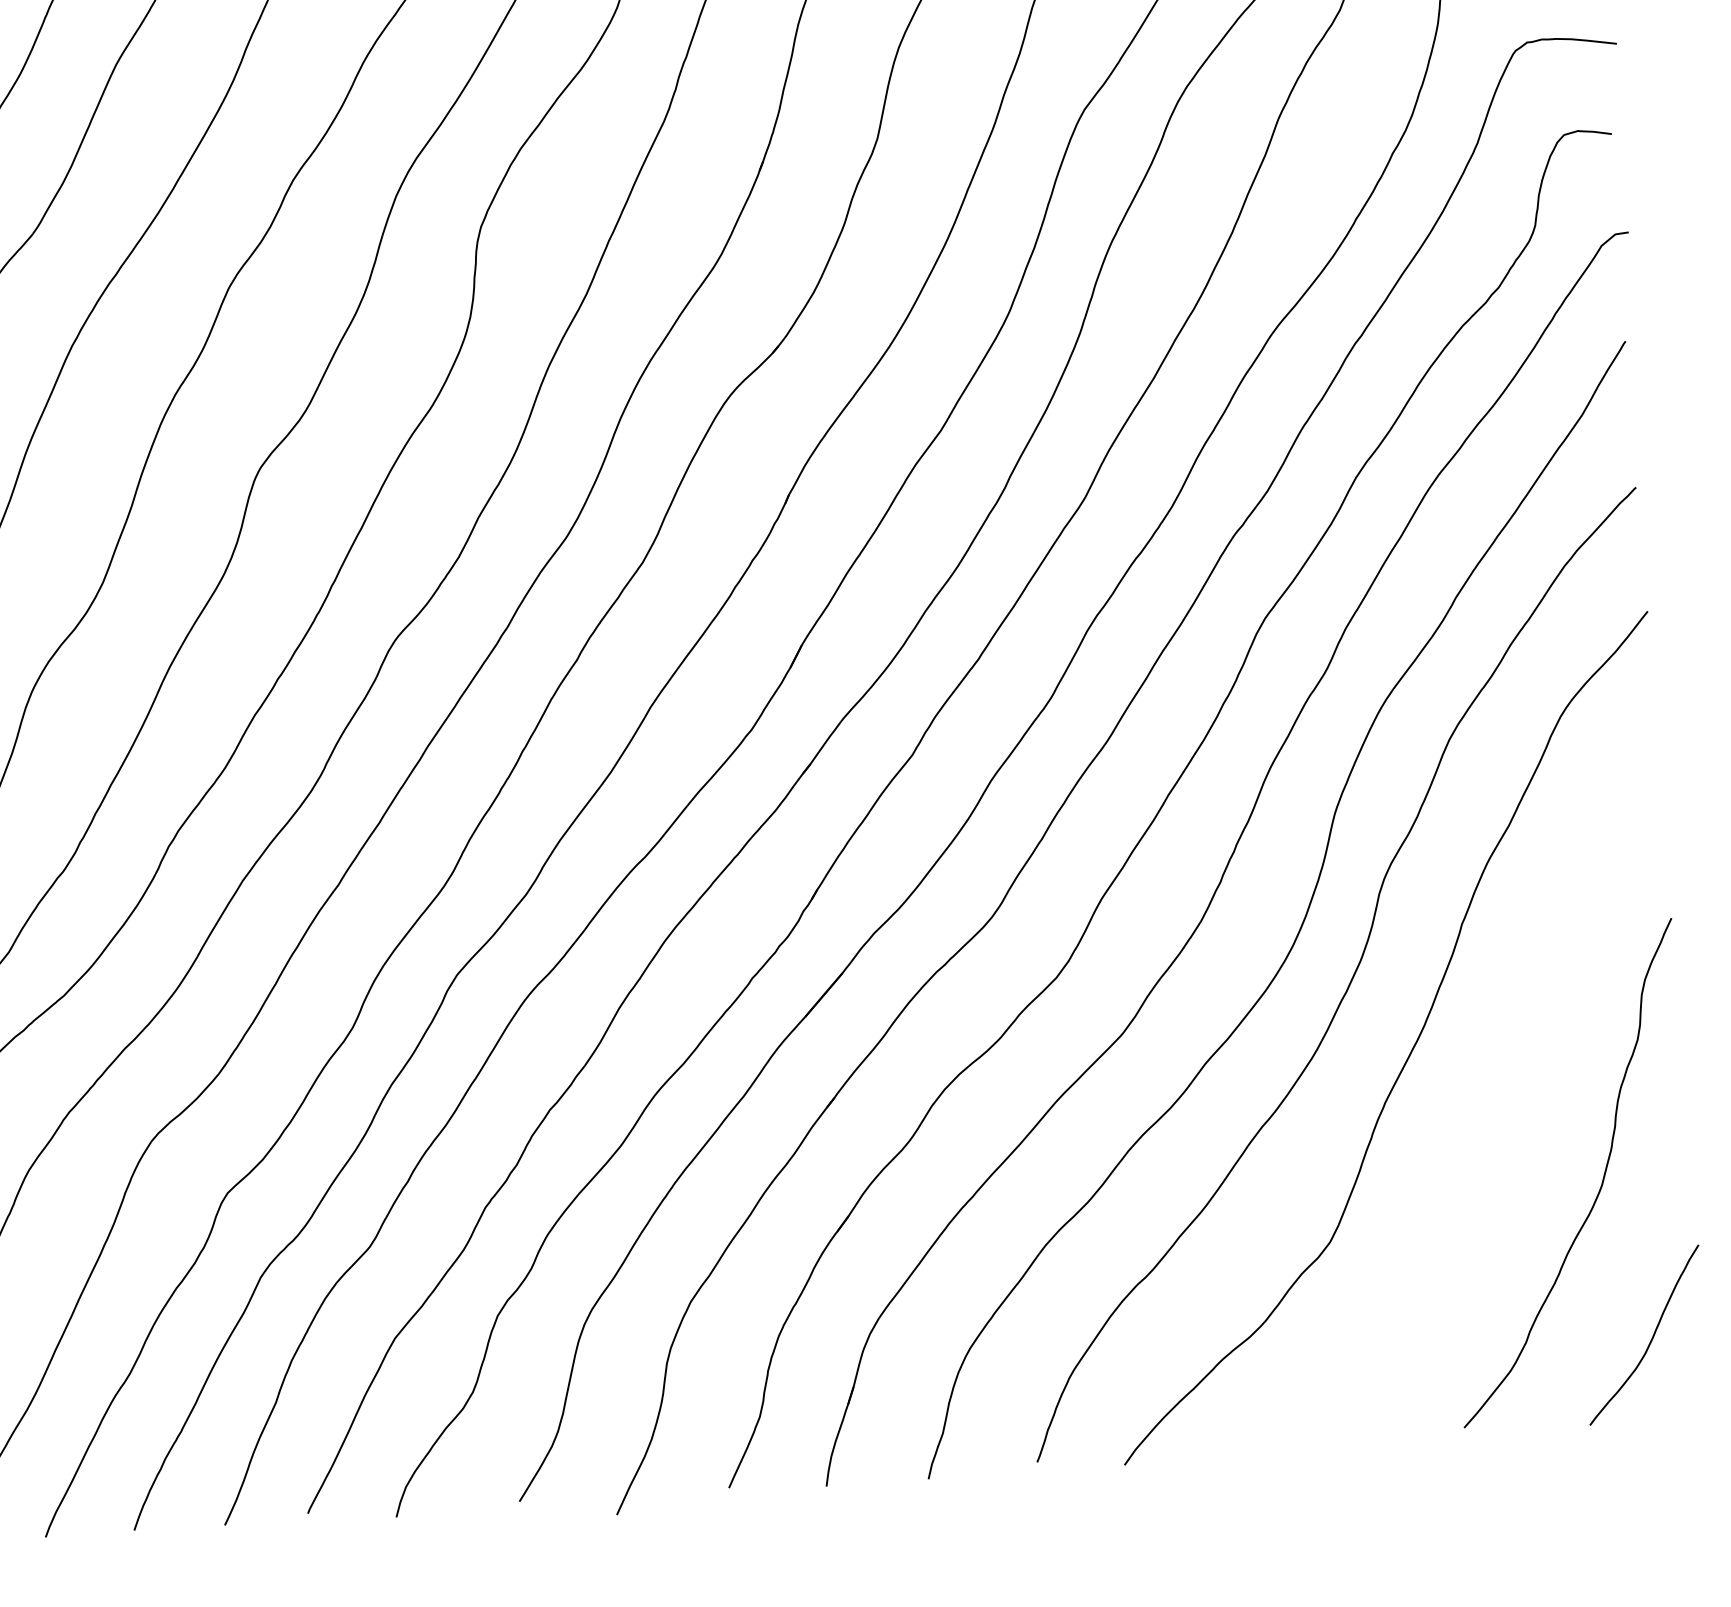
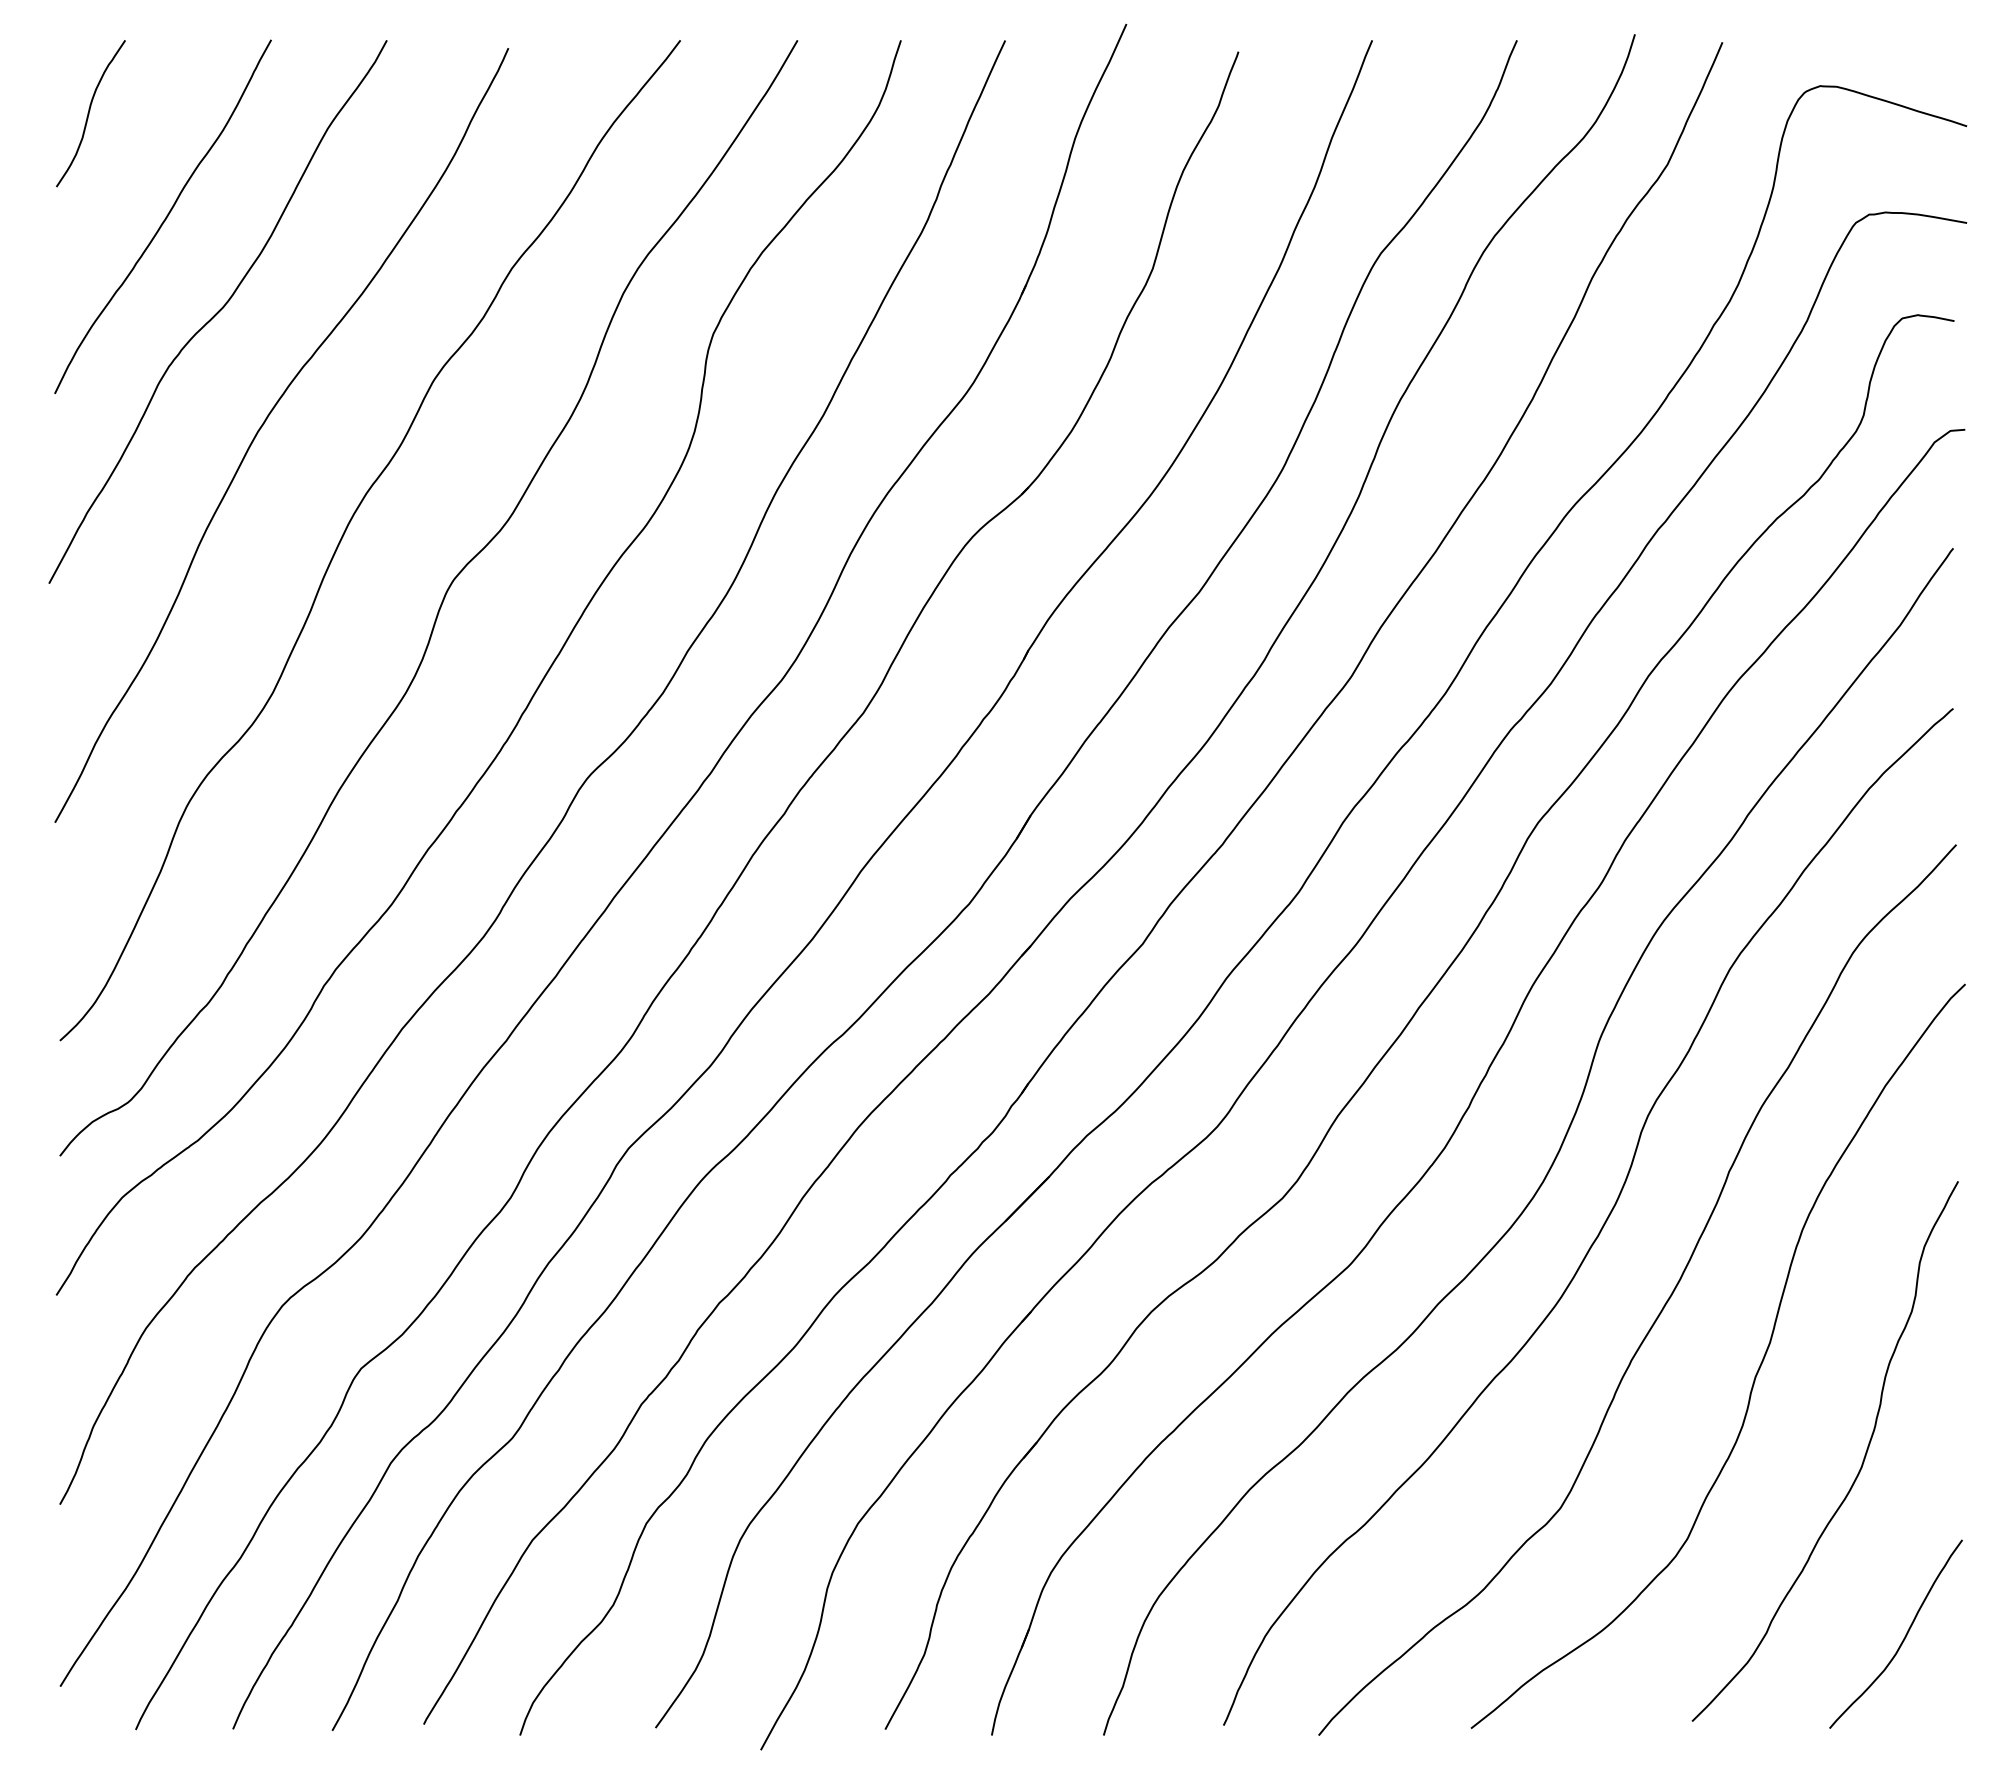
curve: (1500, 1102) -> (1757, 1369), added

